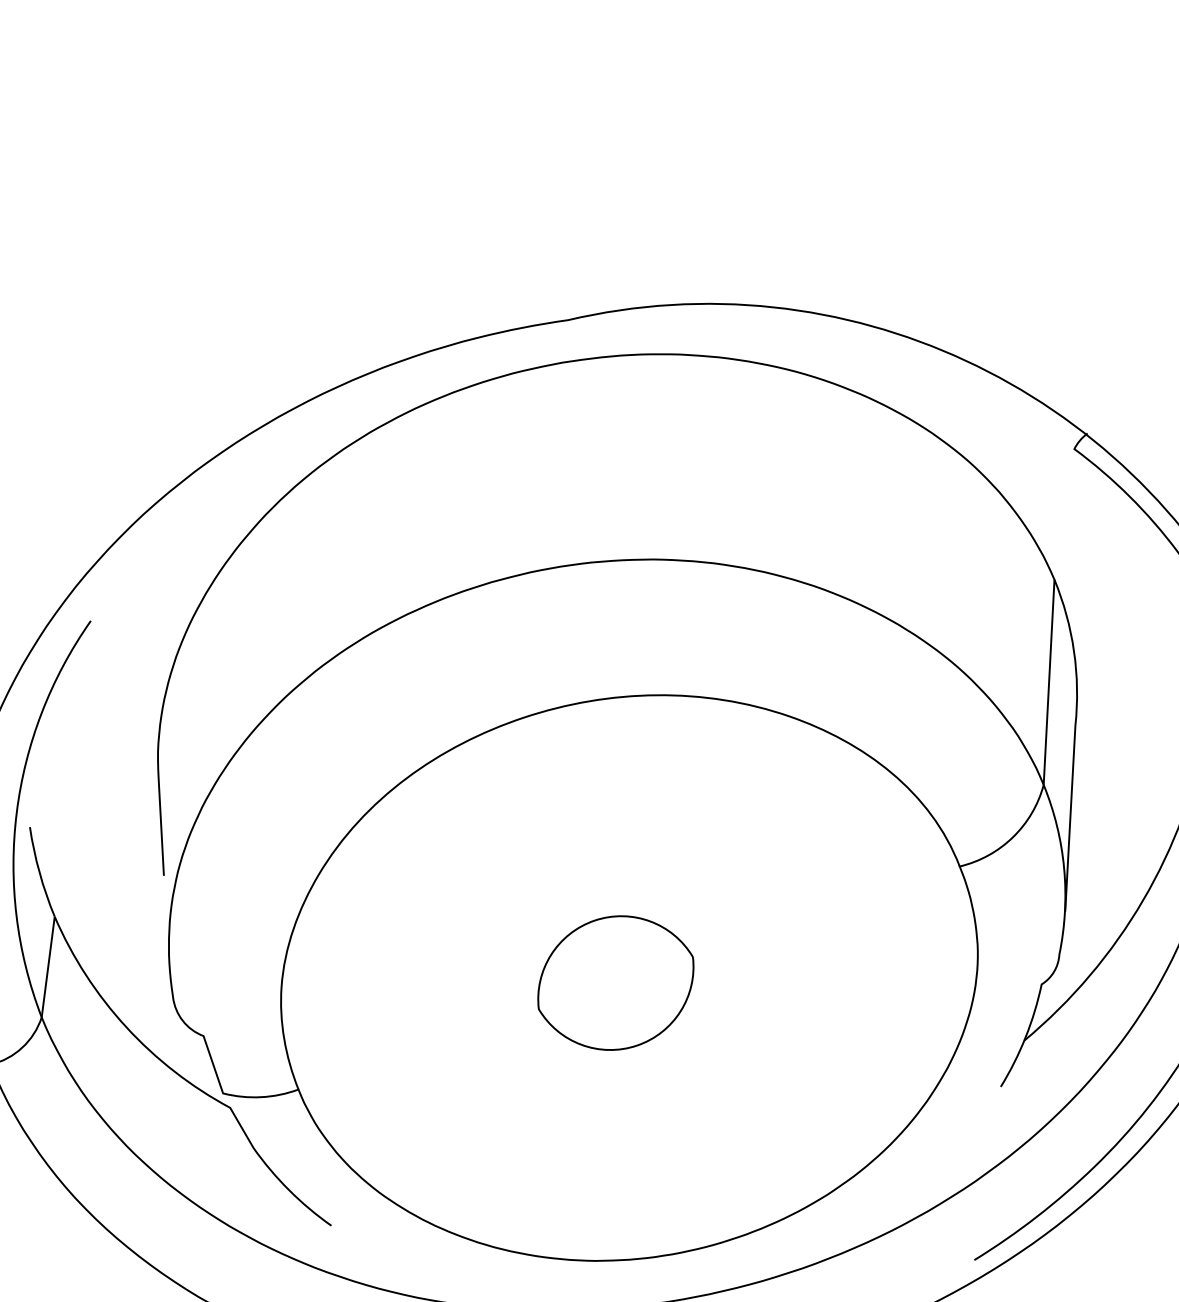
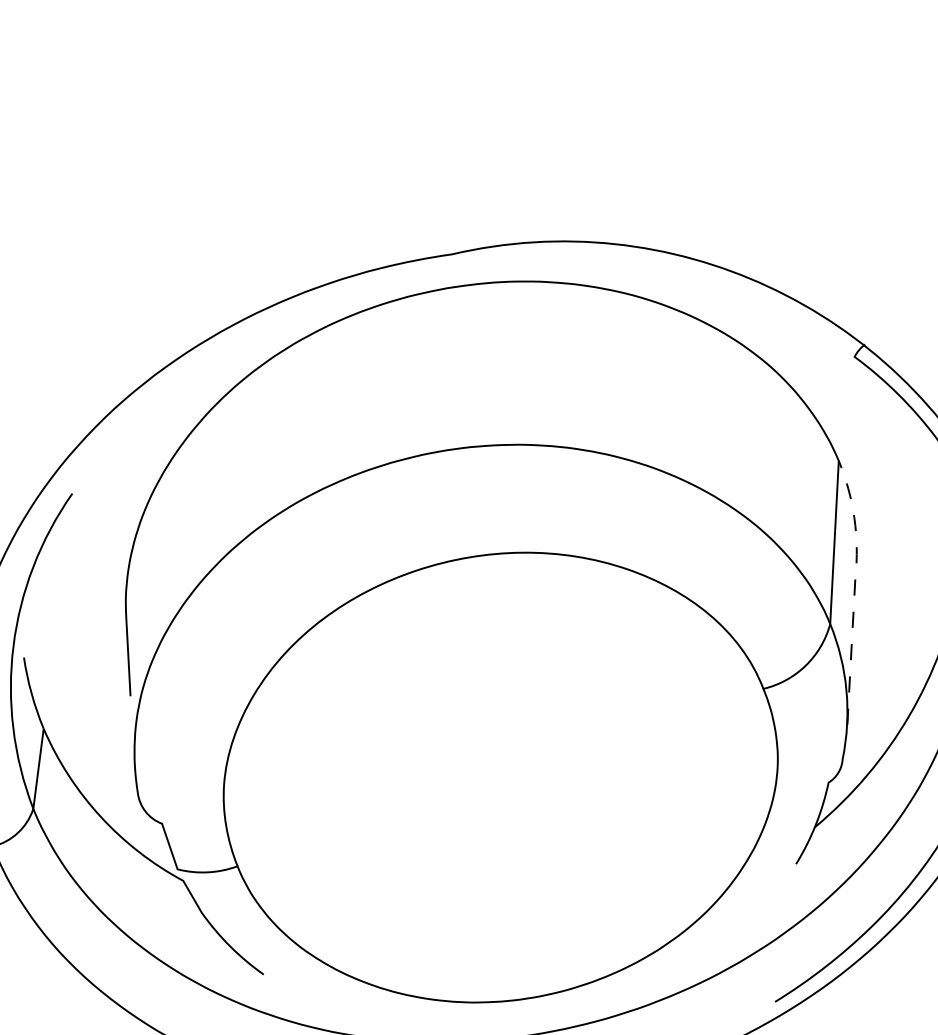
line: (1074, 738) -> (854, 587), solid -> dashed
part: (615, 982) -> (489, 781), removed

